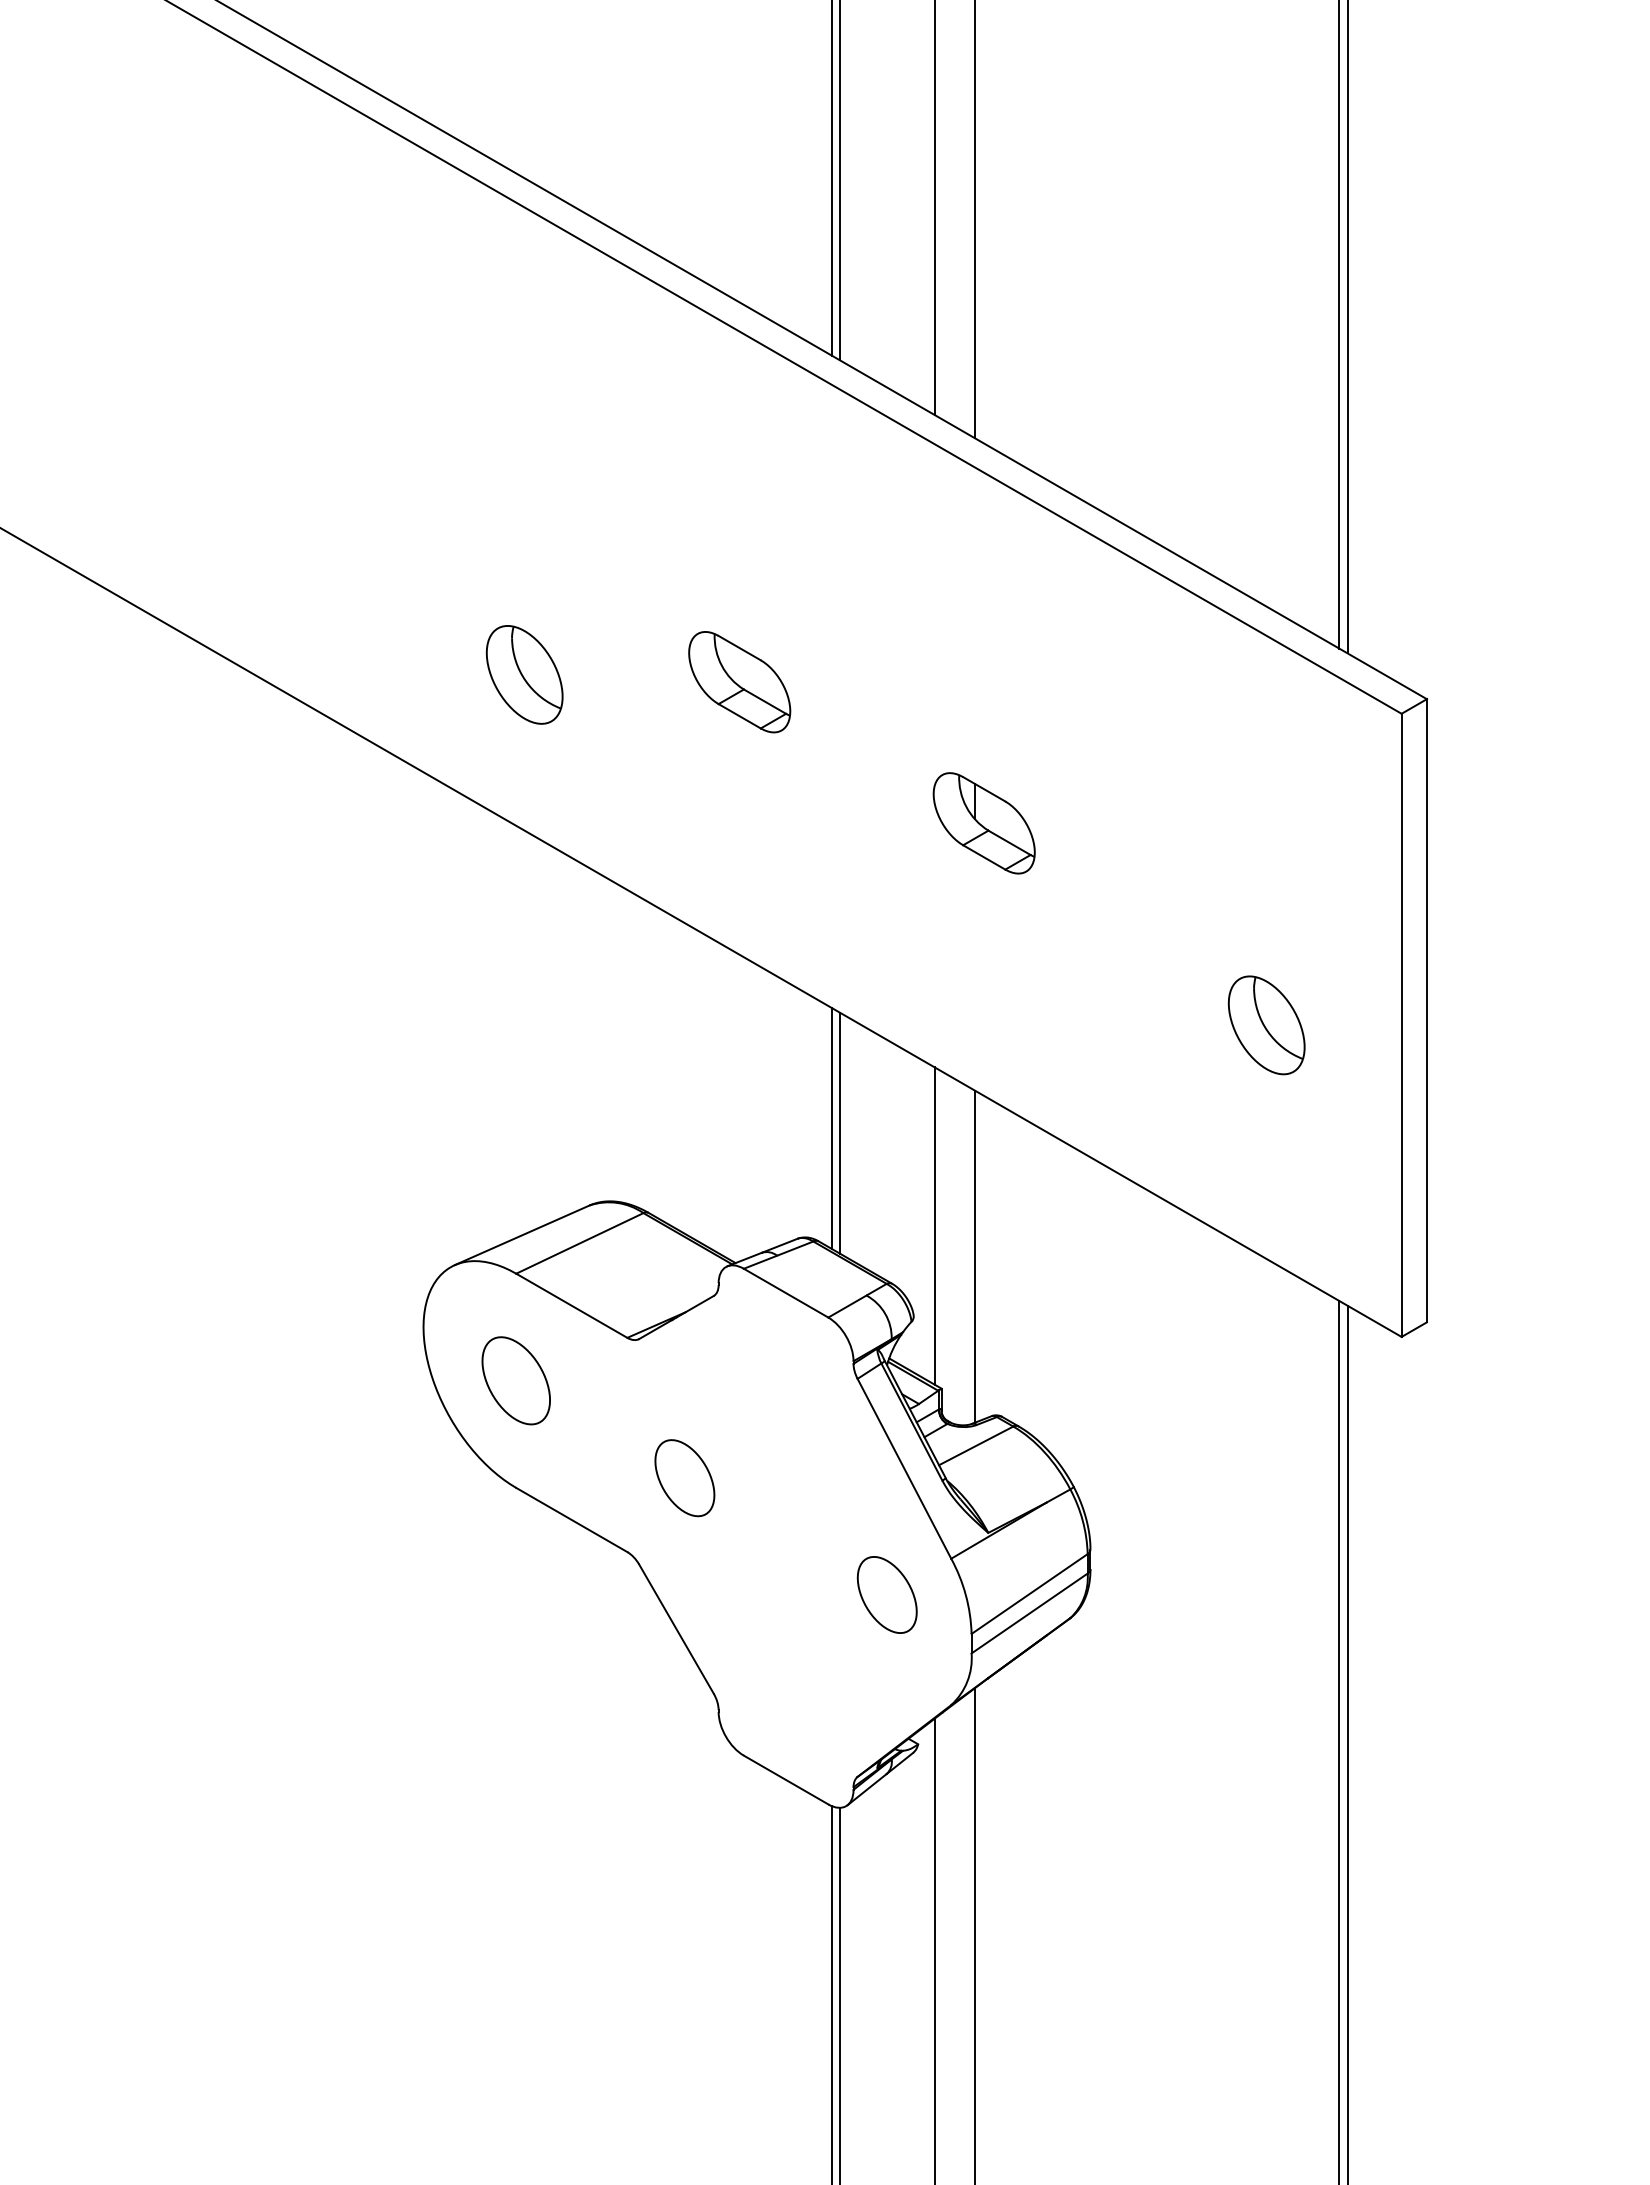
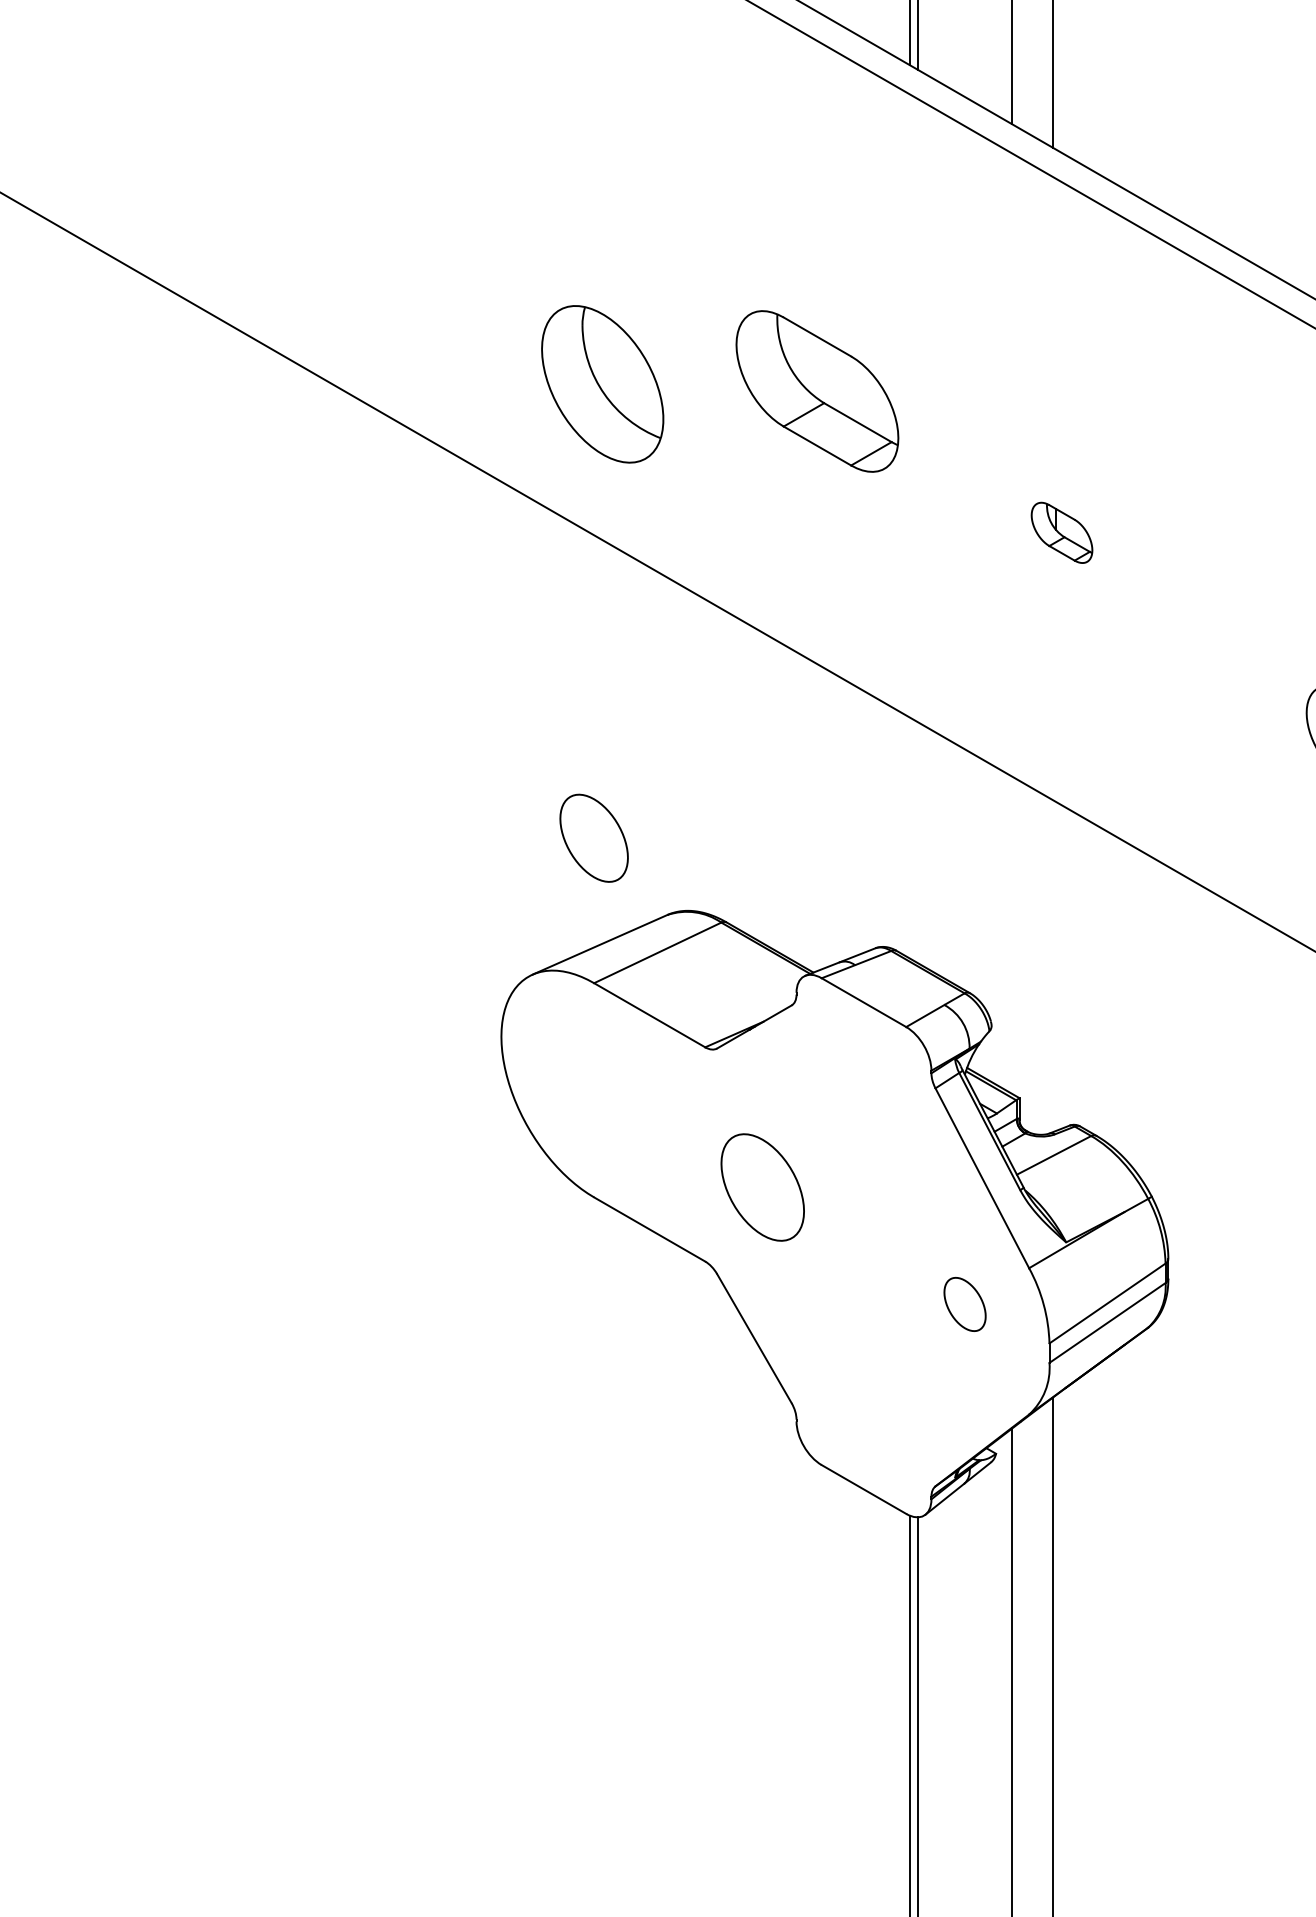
part: (524, 674) -> (602, 383), size x1.6
part: (739, 682) -> (817, 391), size x1.6
part: (983, 823) -> (1061, 532), size x0.6
line: (831, 1127) -> (909, 836), removed
line: (840, 1132) -> (918, 841), removed
line: (934, 1225) -> (1012, 934), removed
line: (974, 1256) -> (1052, 965), removed
part: (515, 1380) -> (593, 837), moved
part: (684, 1478) -> (762, 1187), size x1.4
part: (886, 1594) -> (964, 1303), size x0.7

